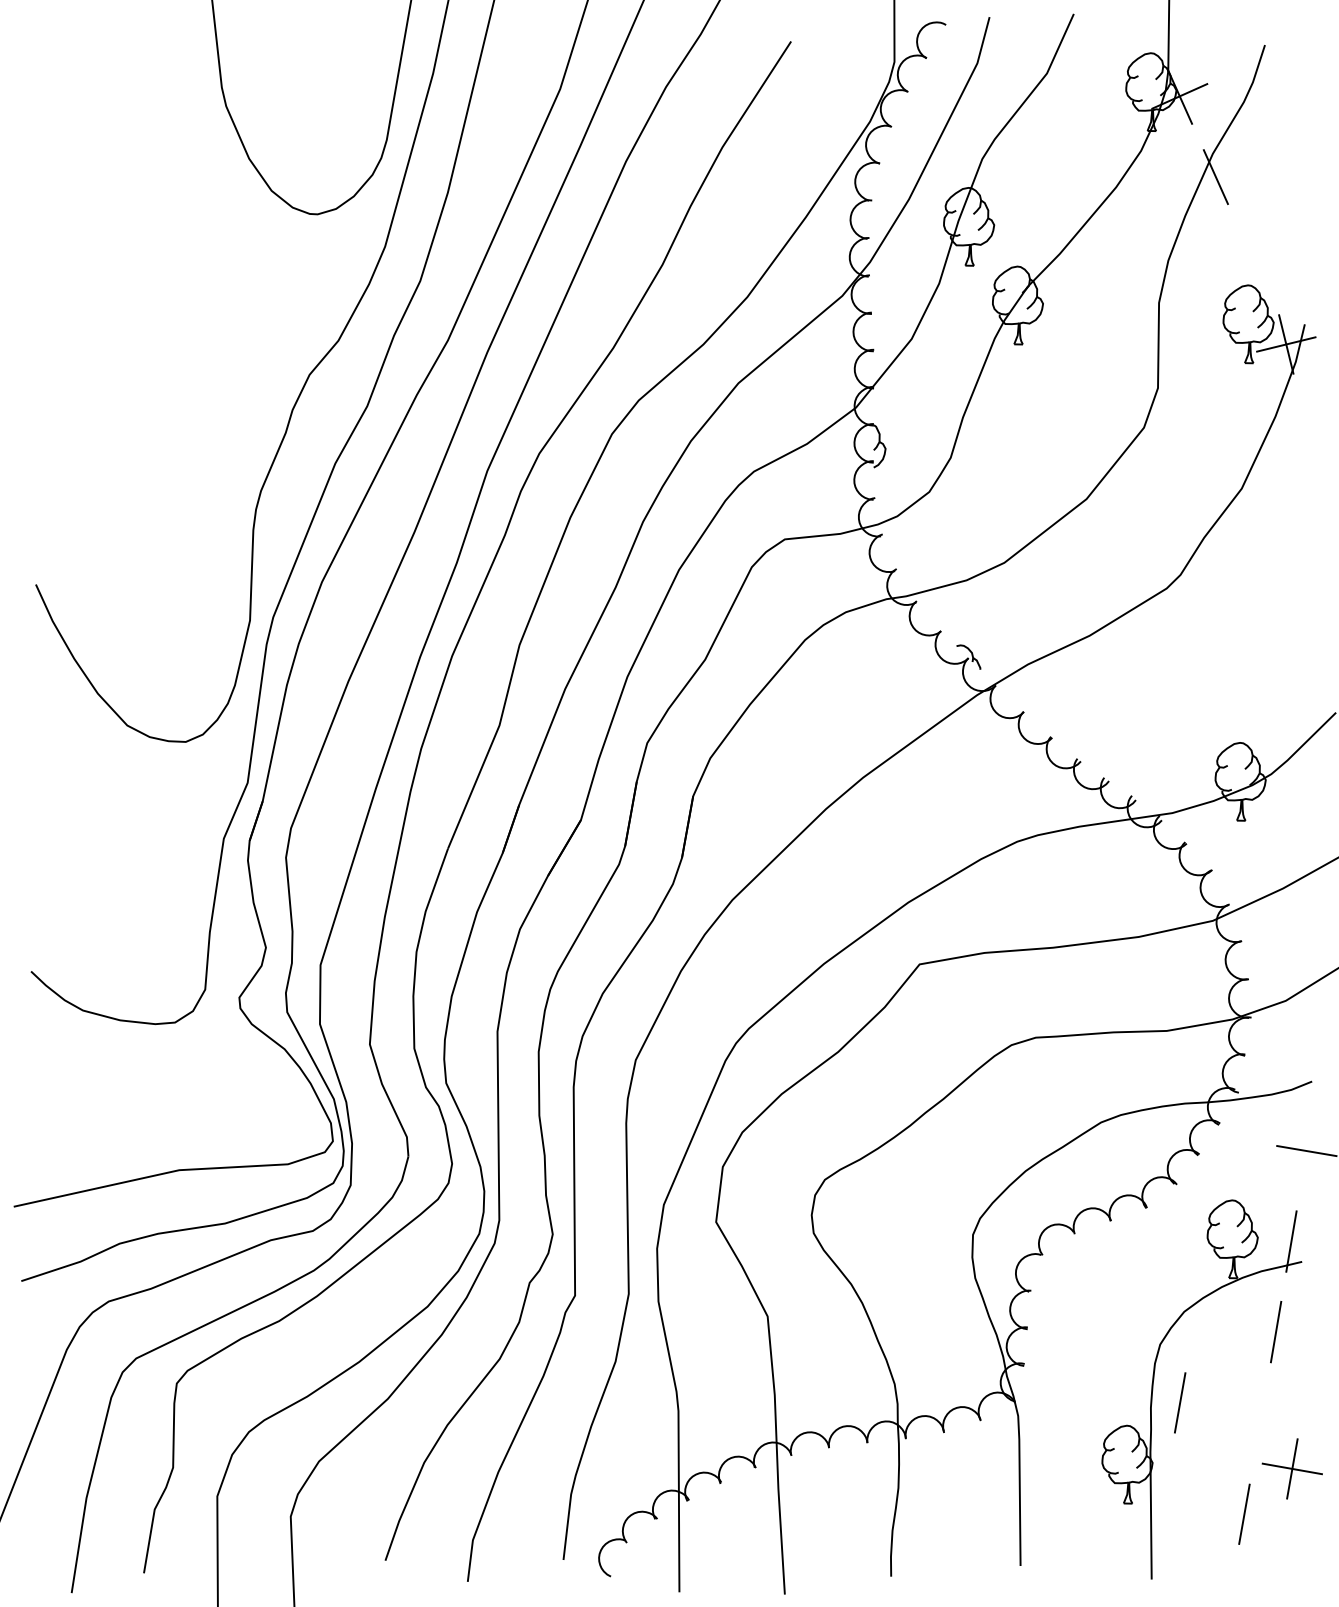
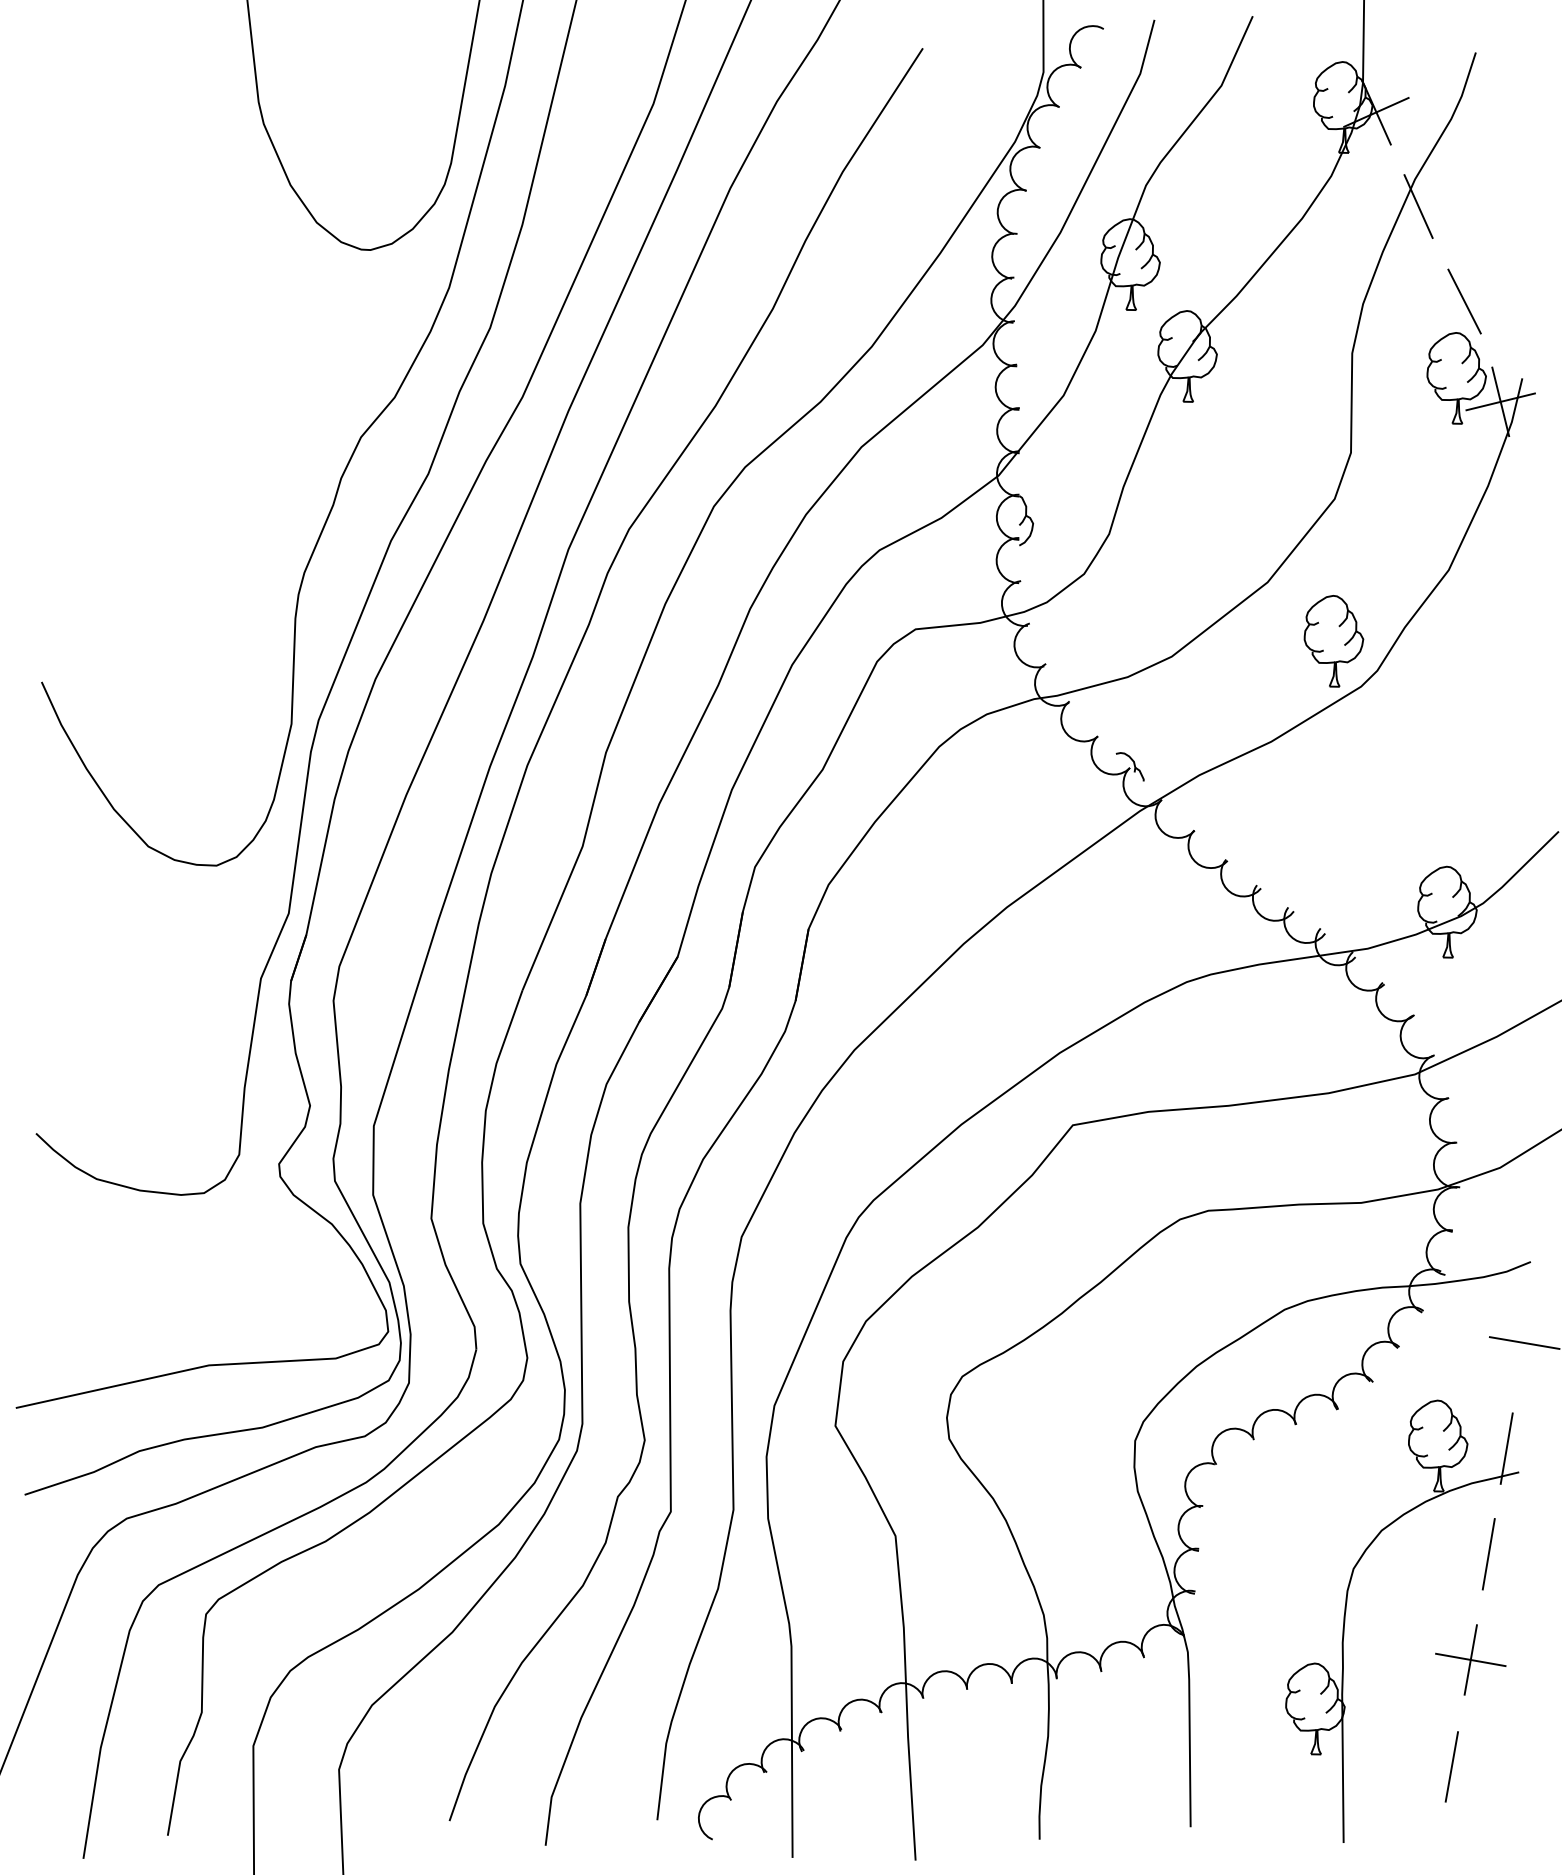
line: (1255, 258) -> (1464, 301), added
part: (1142, 549) -> (1333, 641), added
line: (1179, 1402) -> (1376, 1636), removed
part: (1292, 1468) -> (1470, 1659), moved

